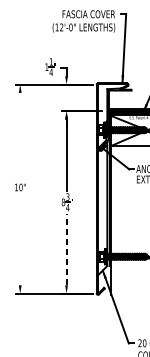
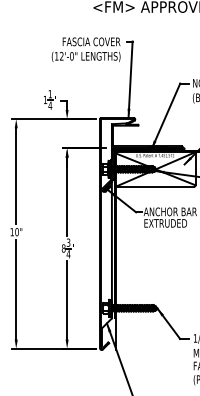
line: (20, 136) -> (16, 176), added
line: (20, 239) -> (16, 289), added
line: (66, 248) -> (67, 299), dashed -> solid

